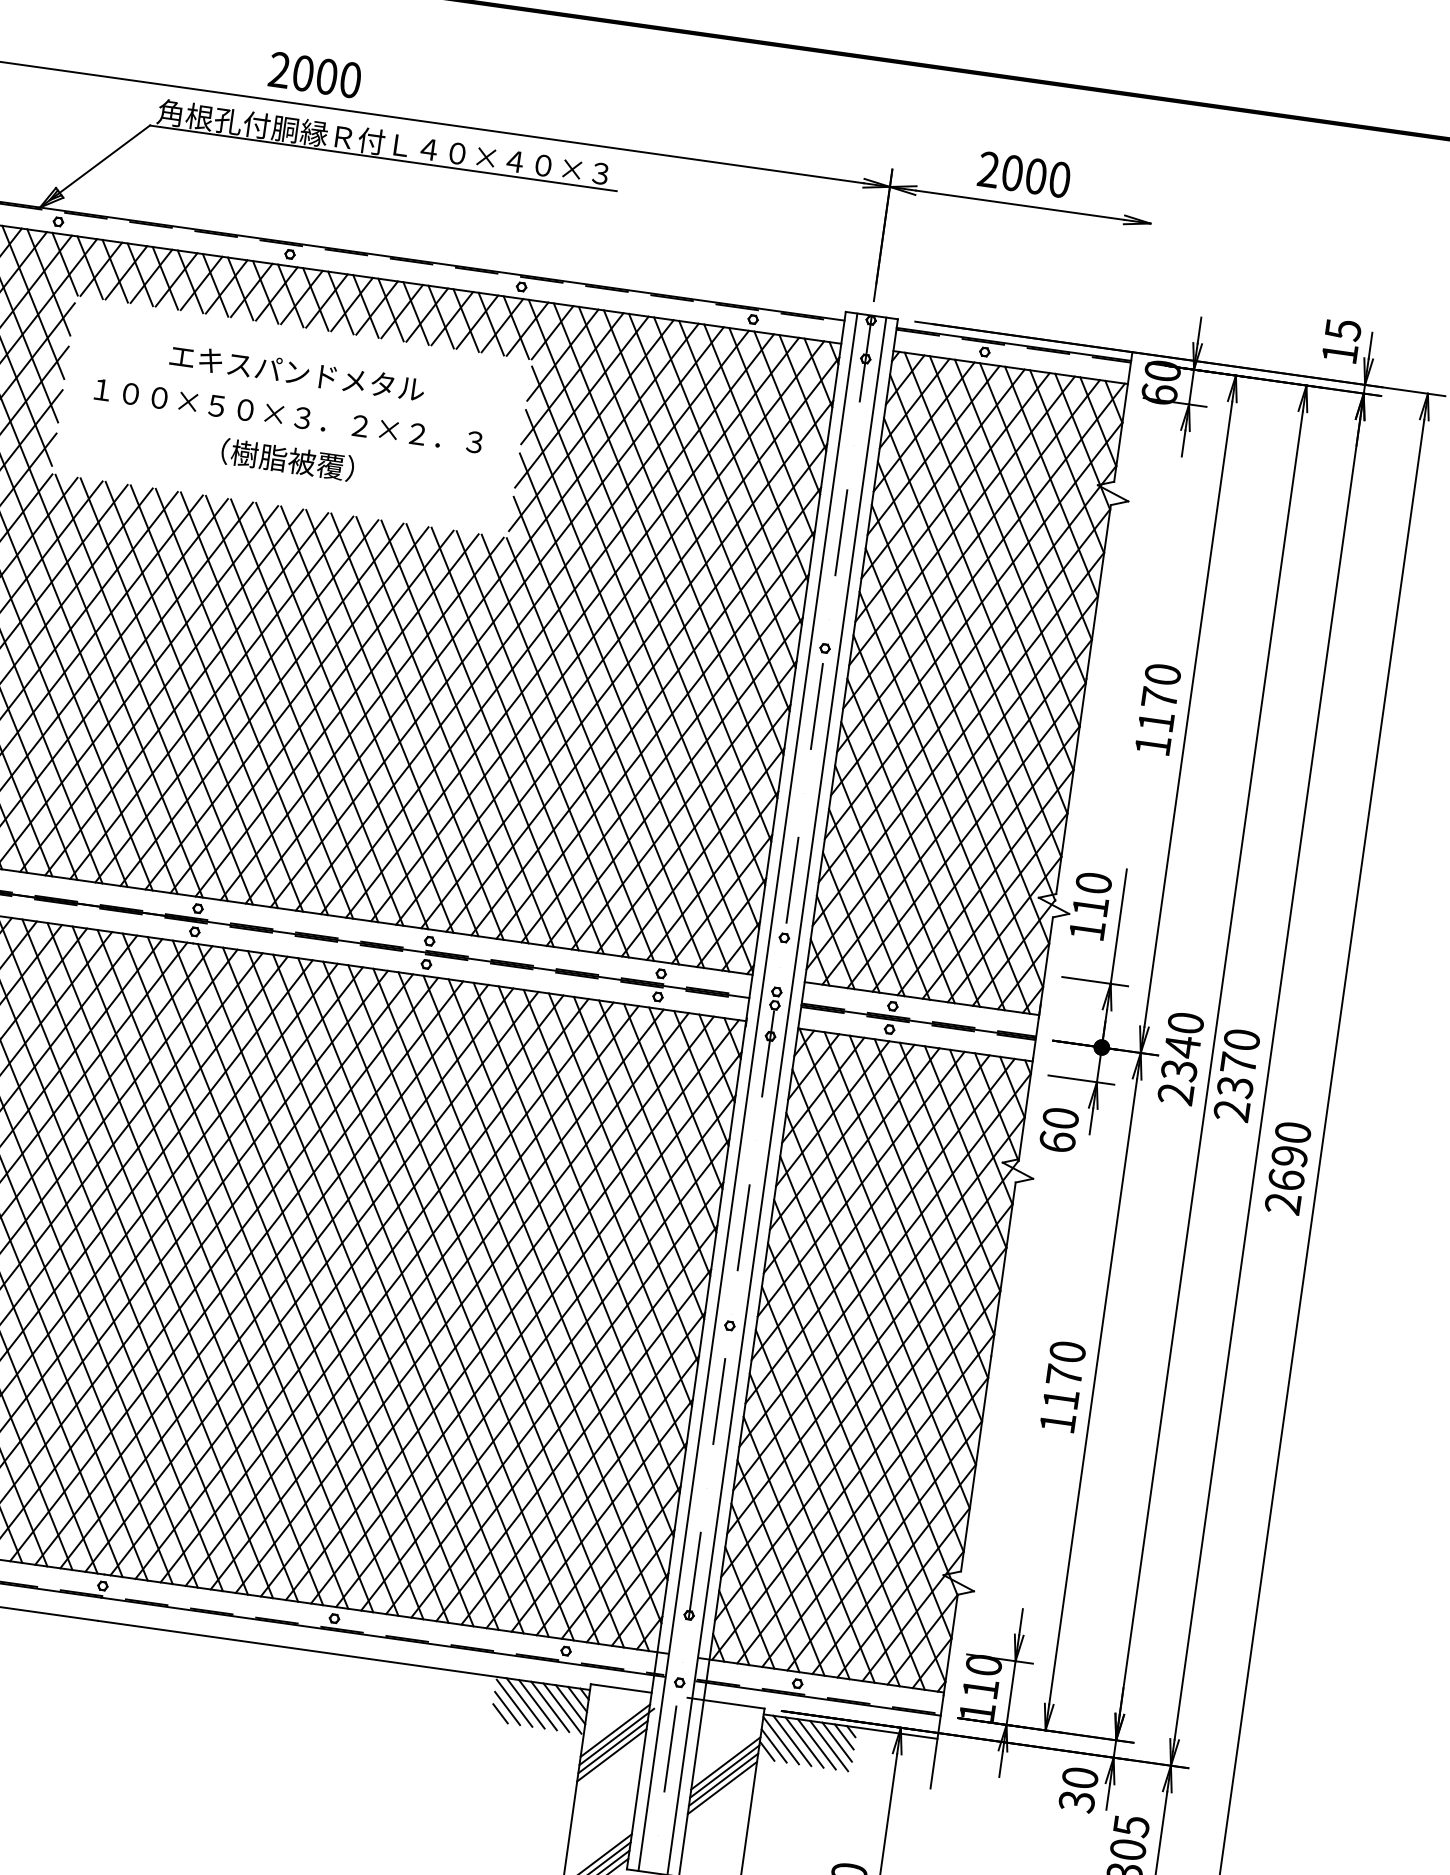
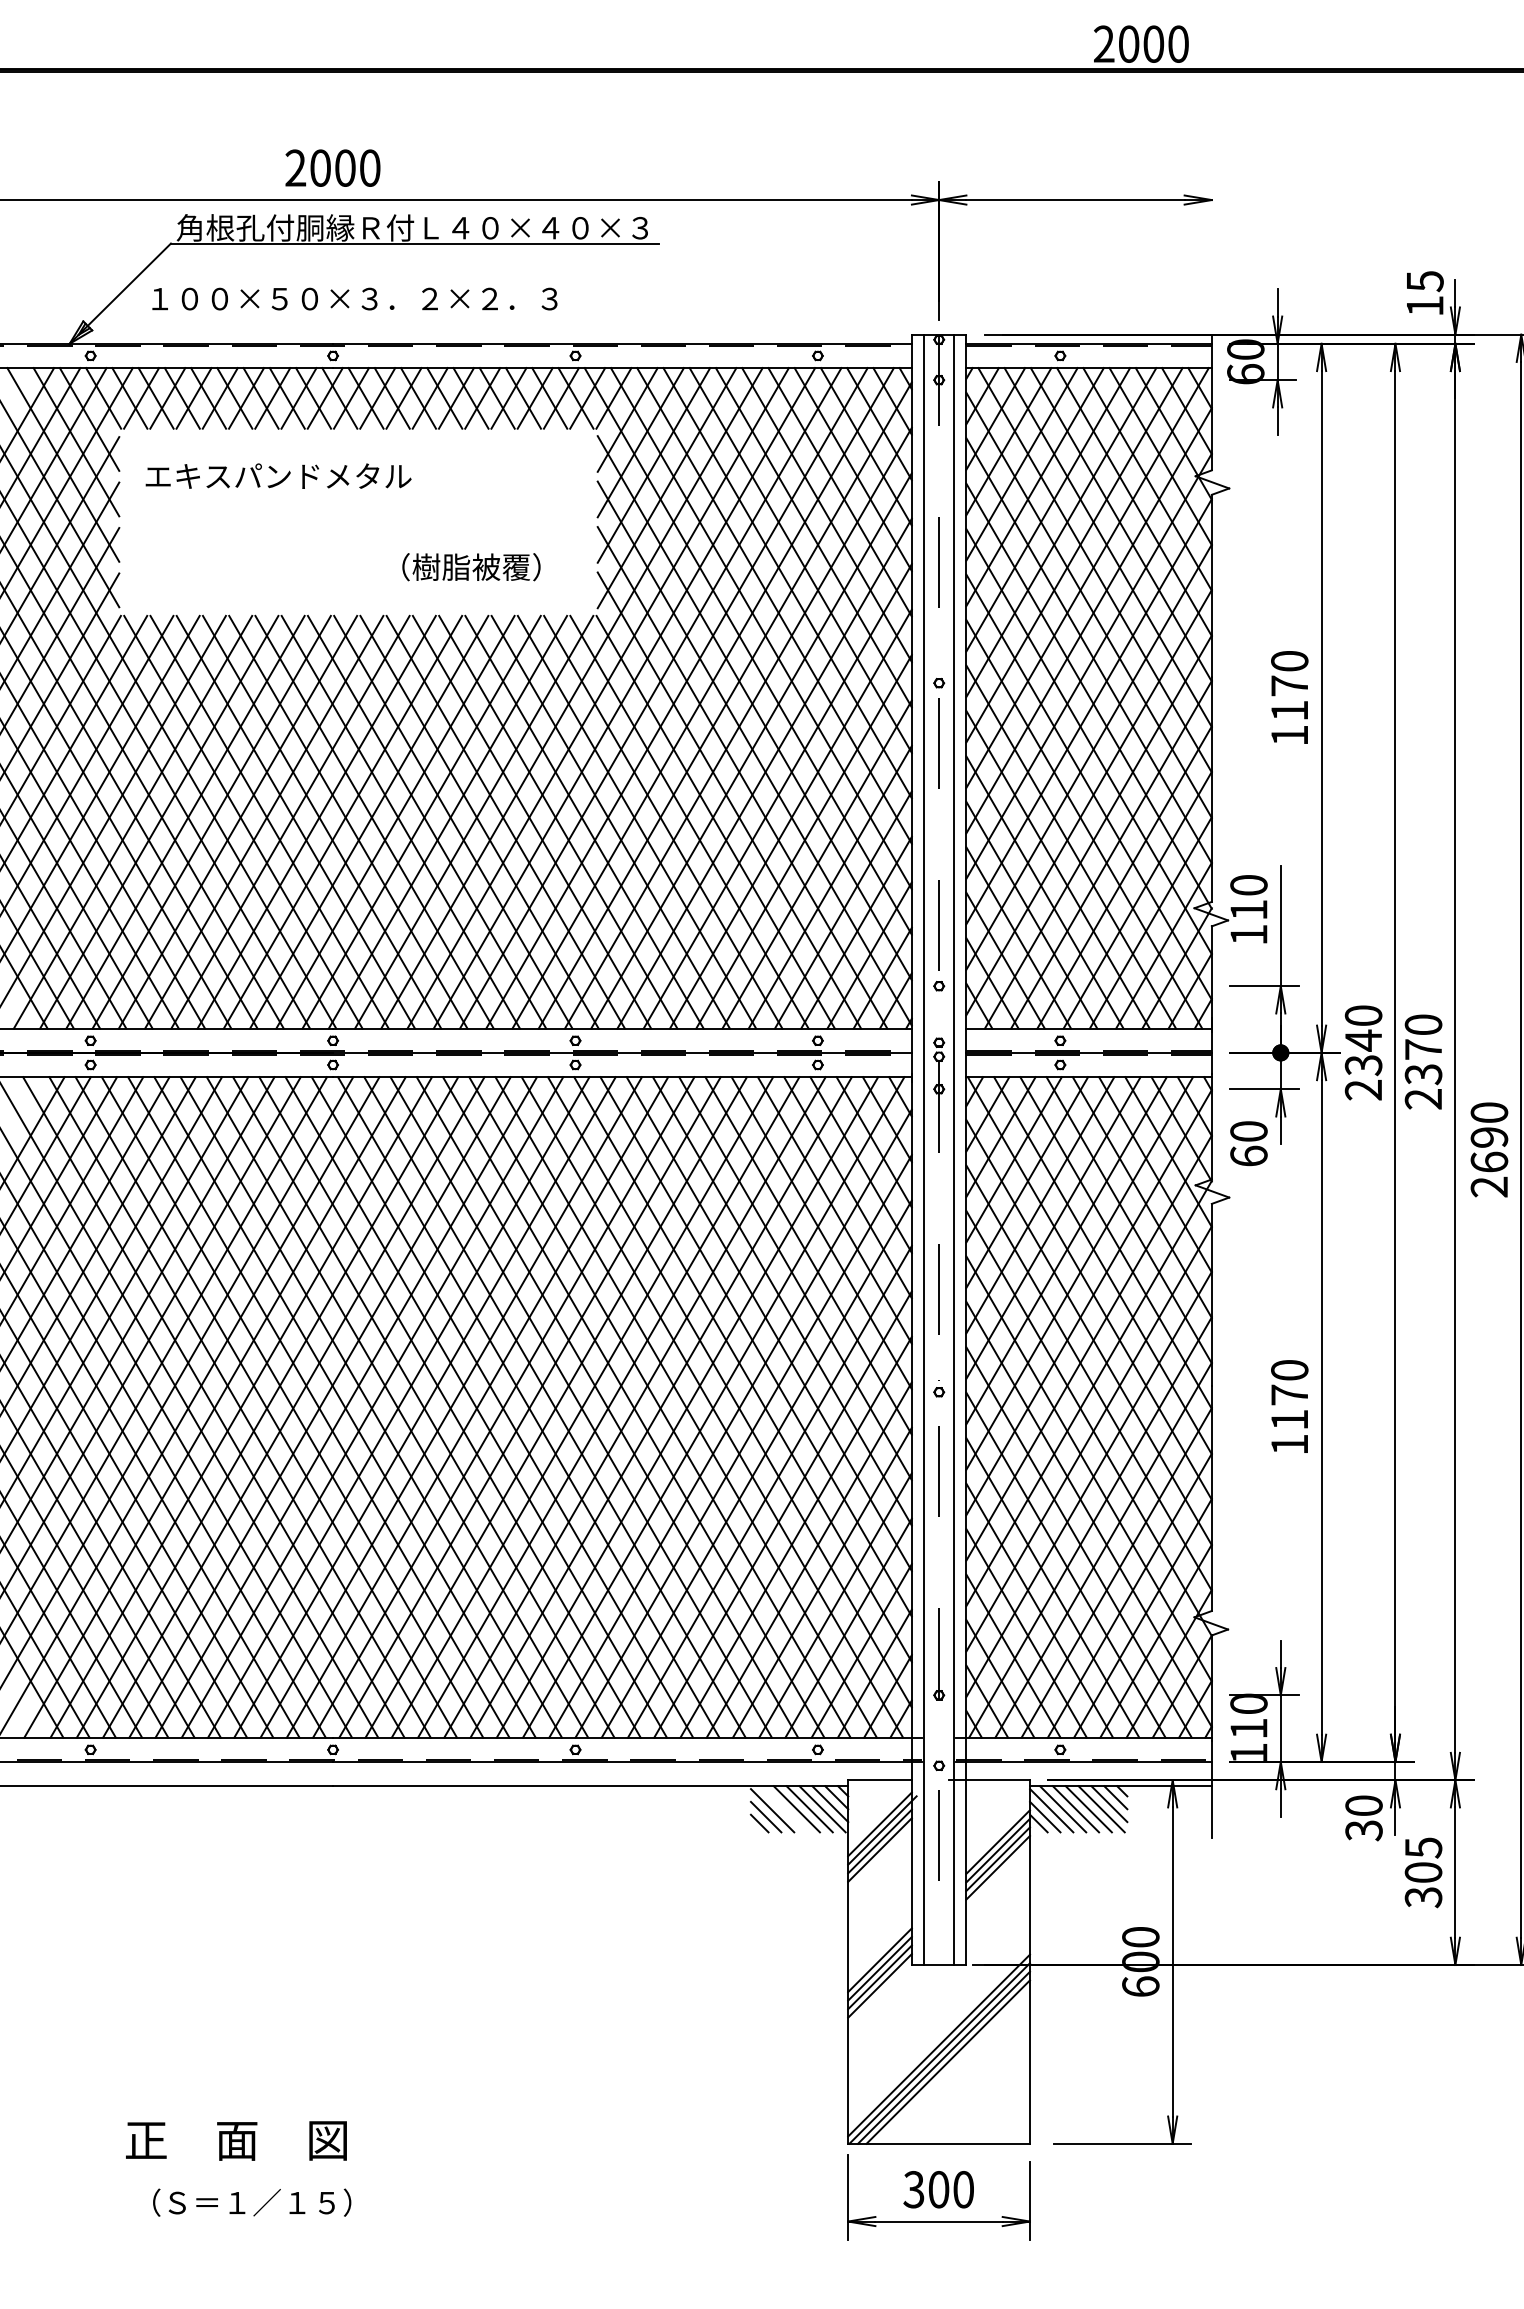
text: (1024, 174) -> (1141, 43), moved
text: (297, 371) -> (278, 475), moved
text: (288, 415) -> (354, 298), moved
text: (287, 460) -> (471, 567), moved
line: (525, 1703) -> (783, 1809), removed

